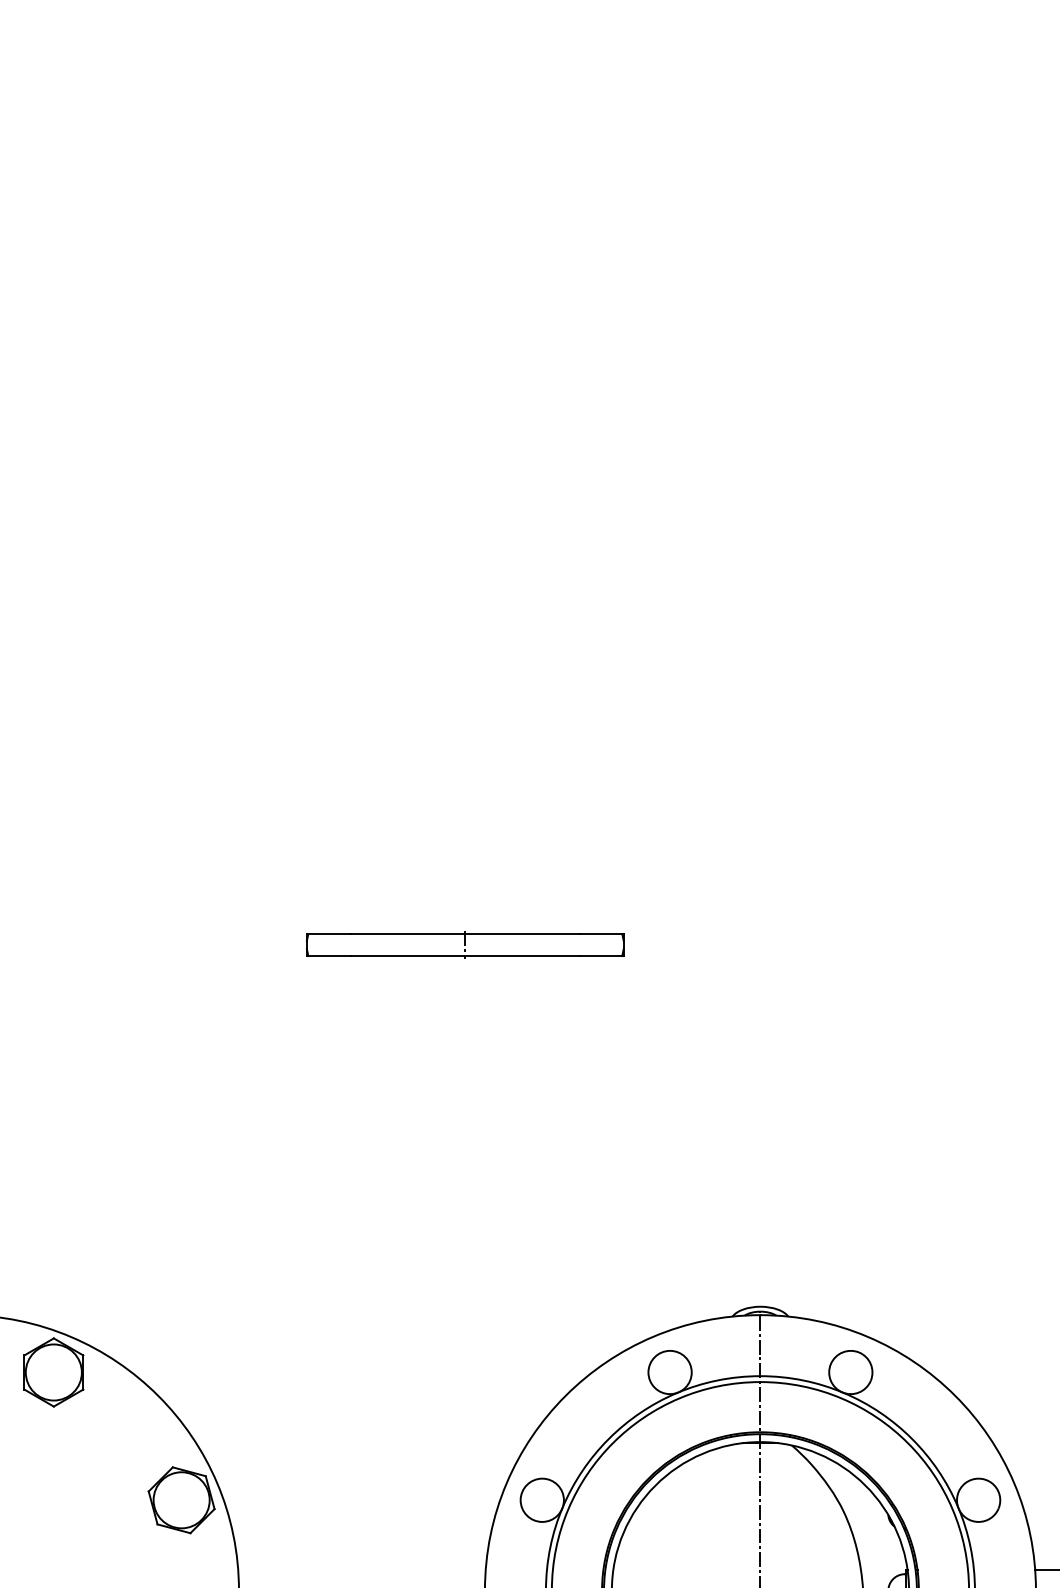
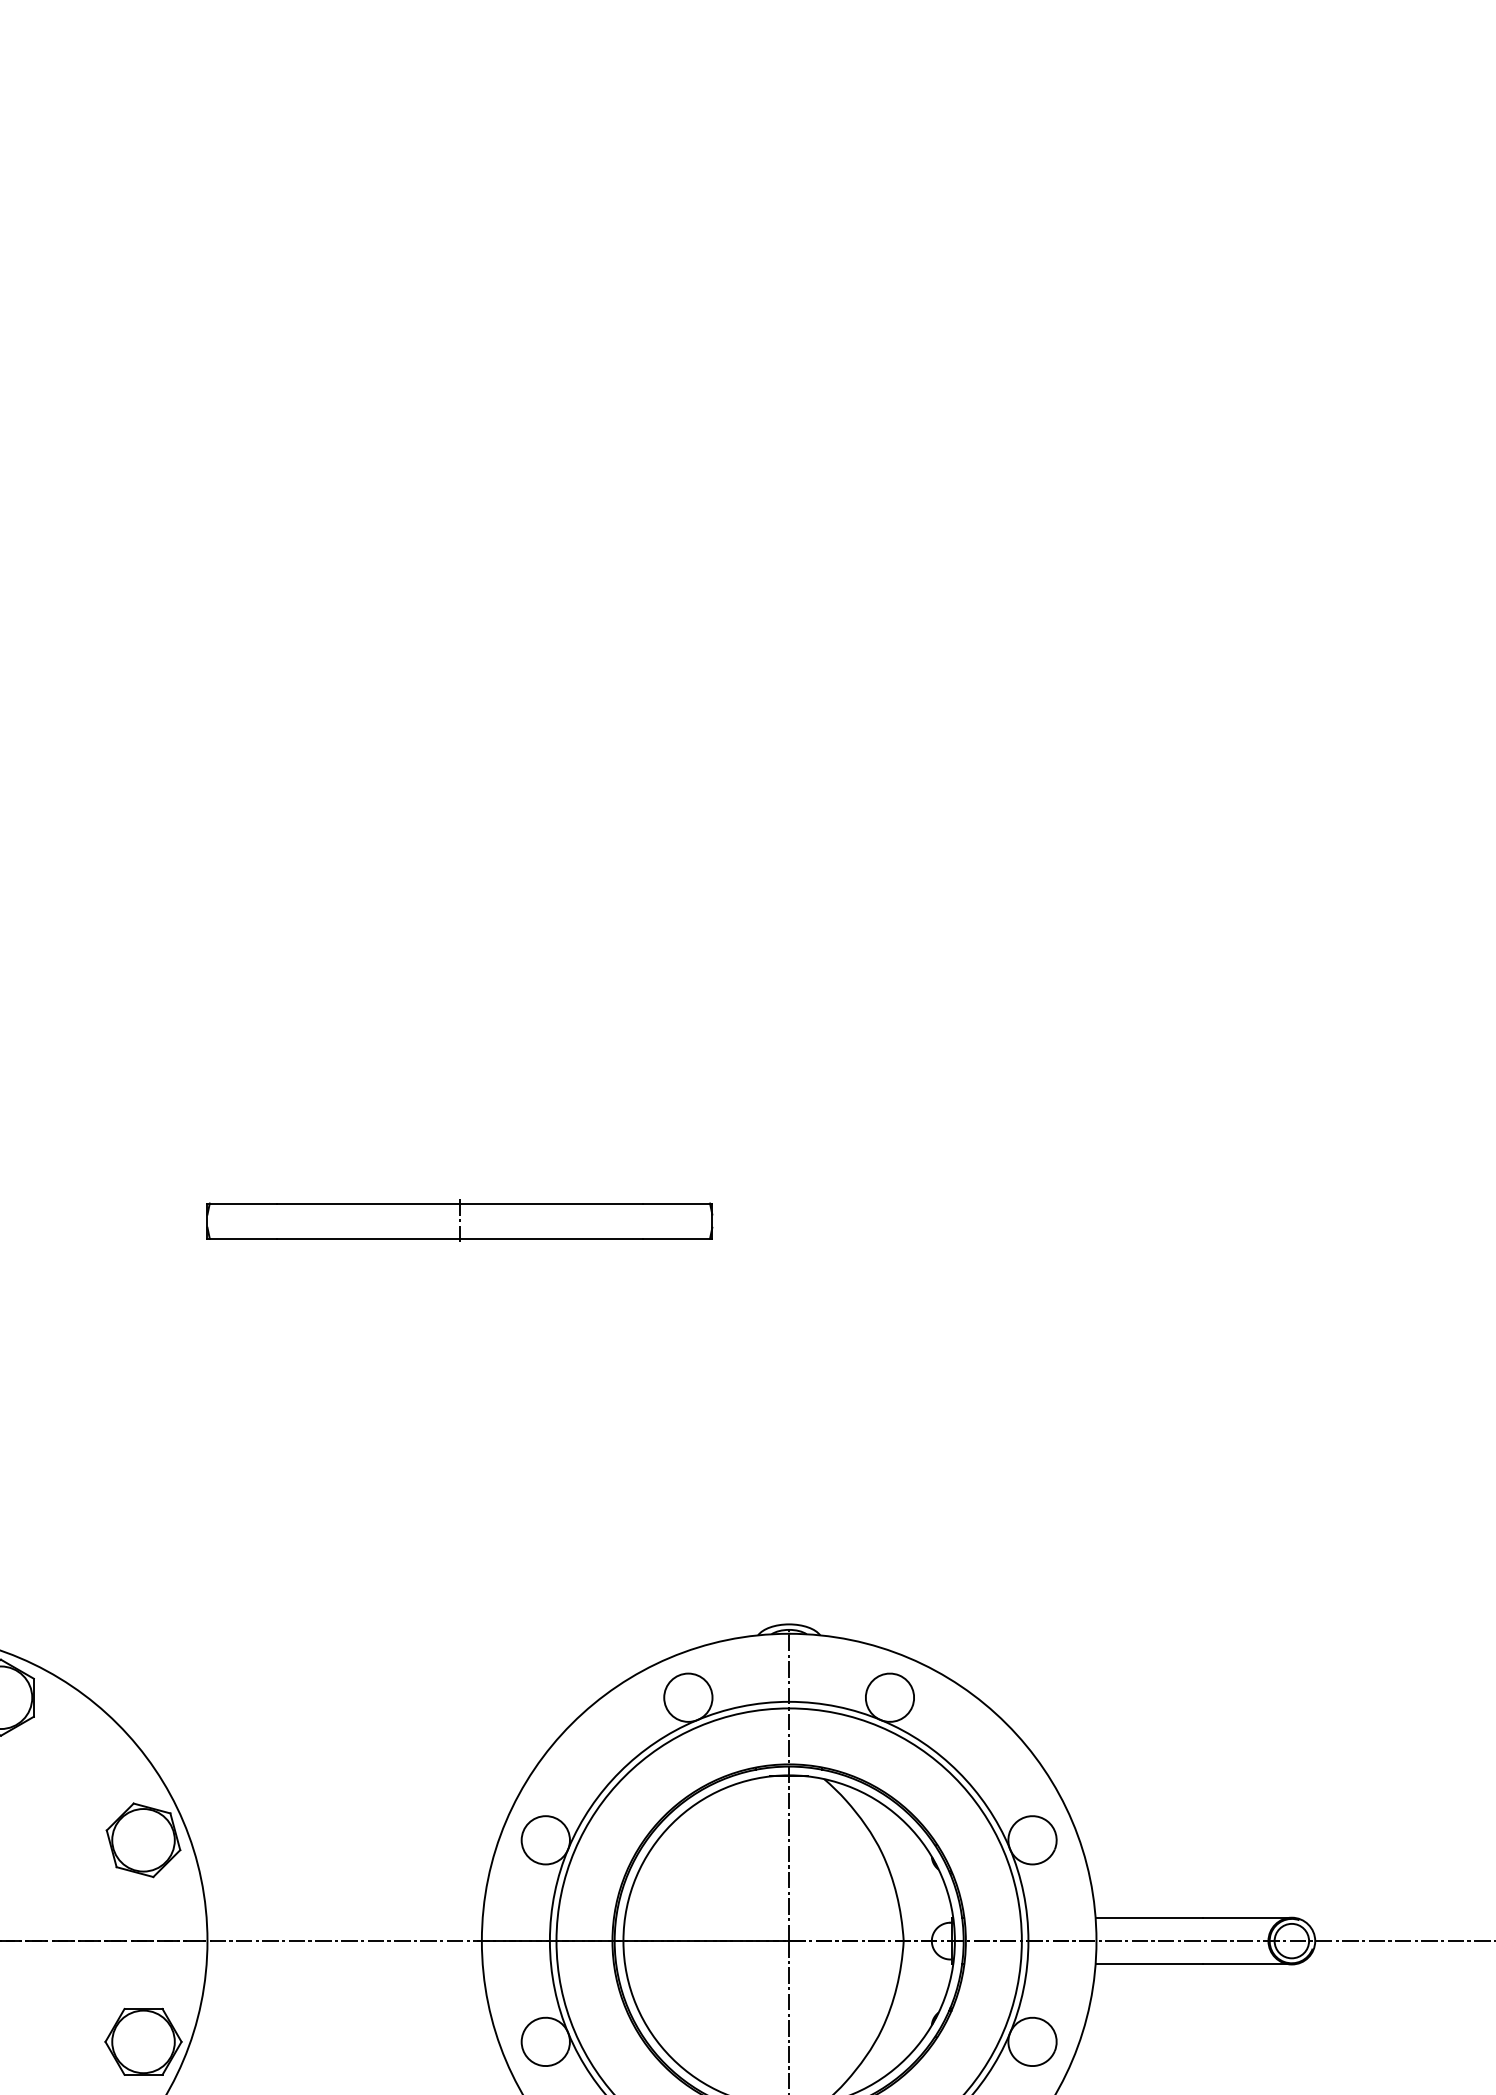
part: (464, 944) -> (459, 1220), size x1.43

